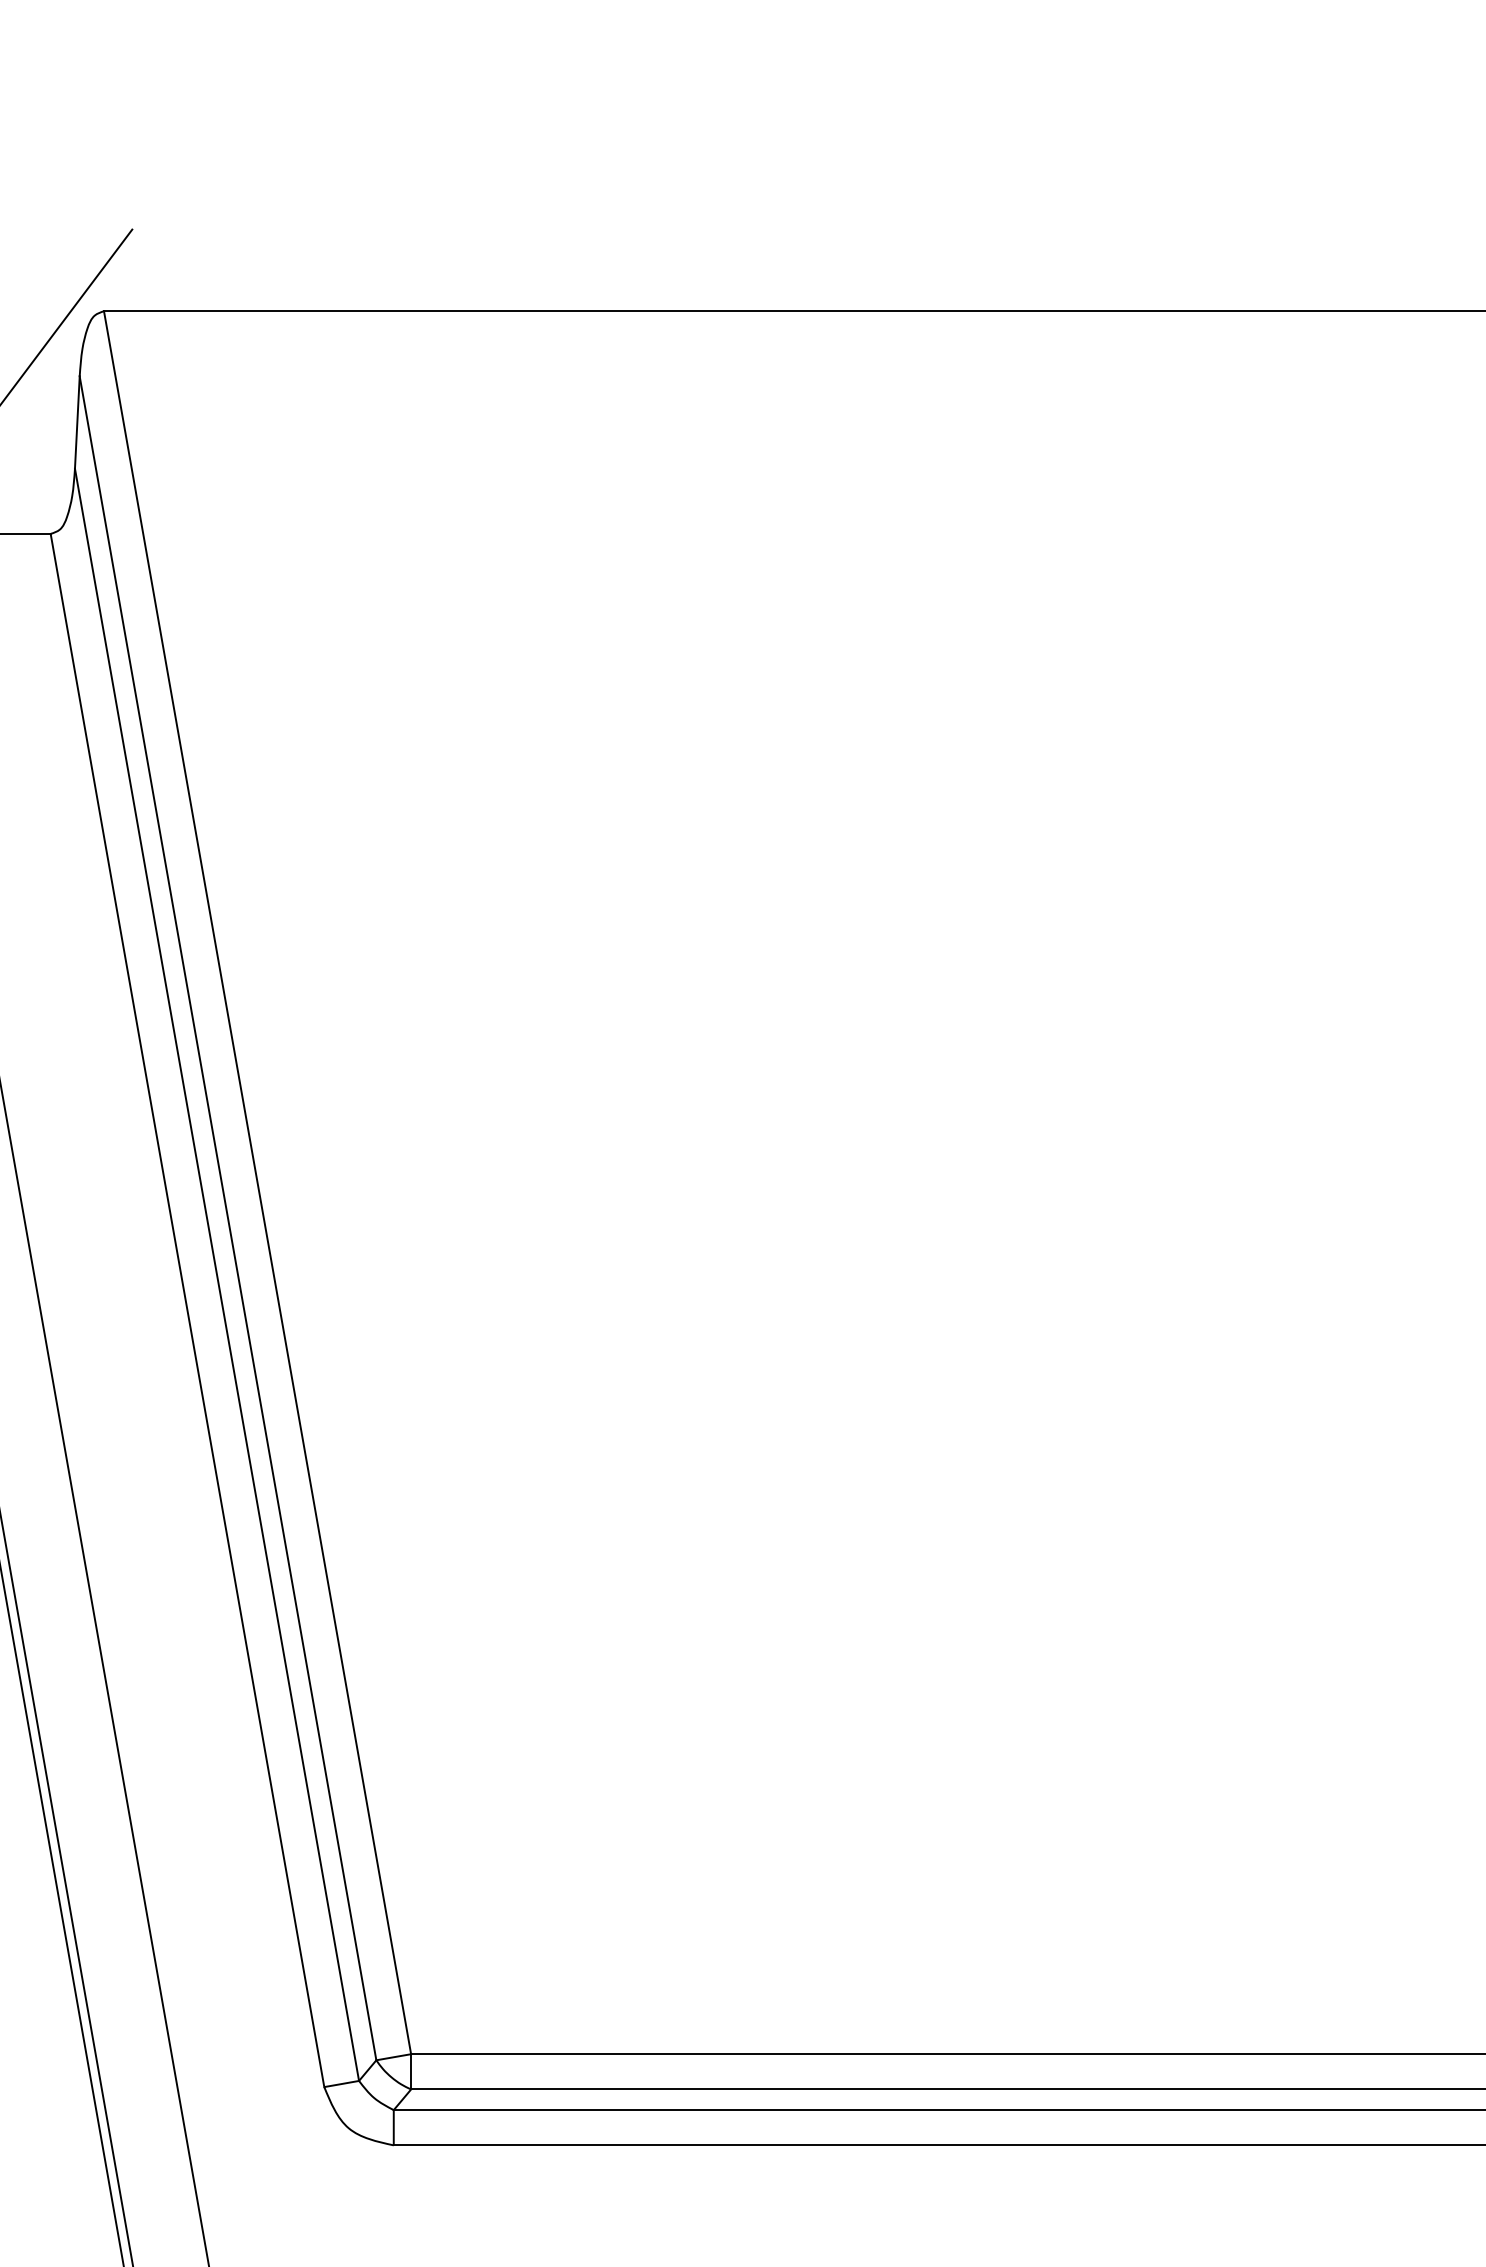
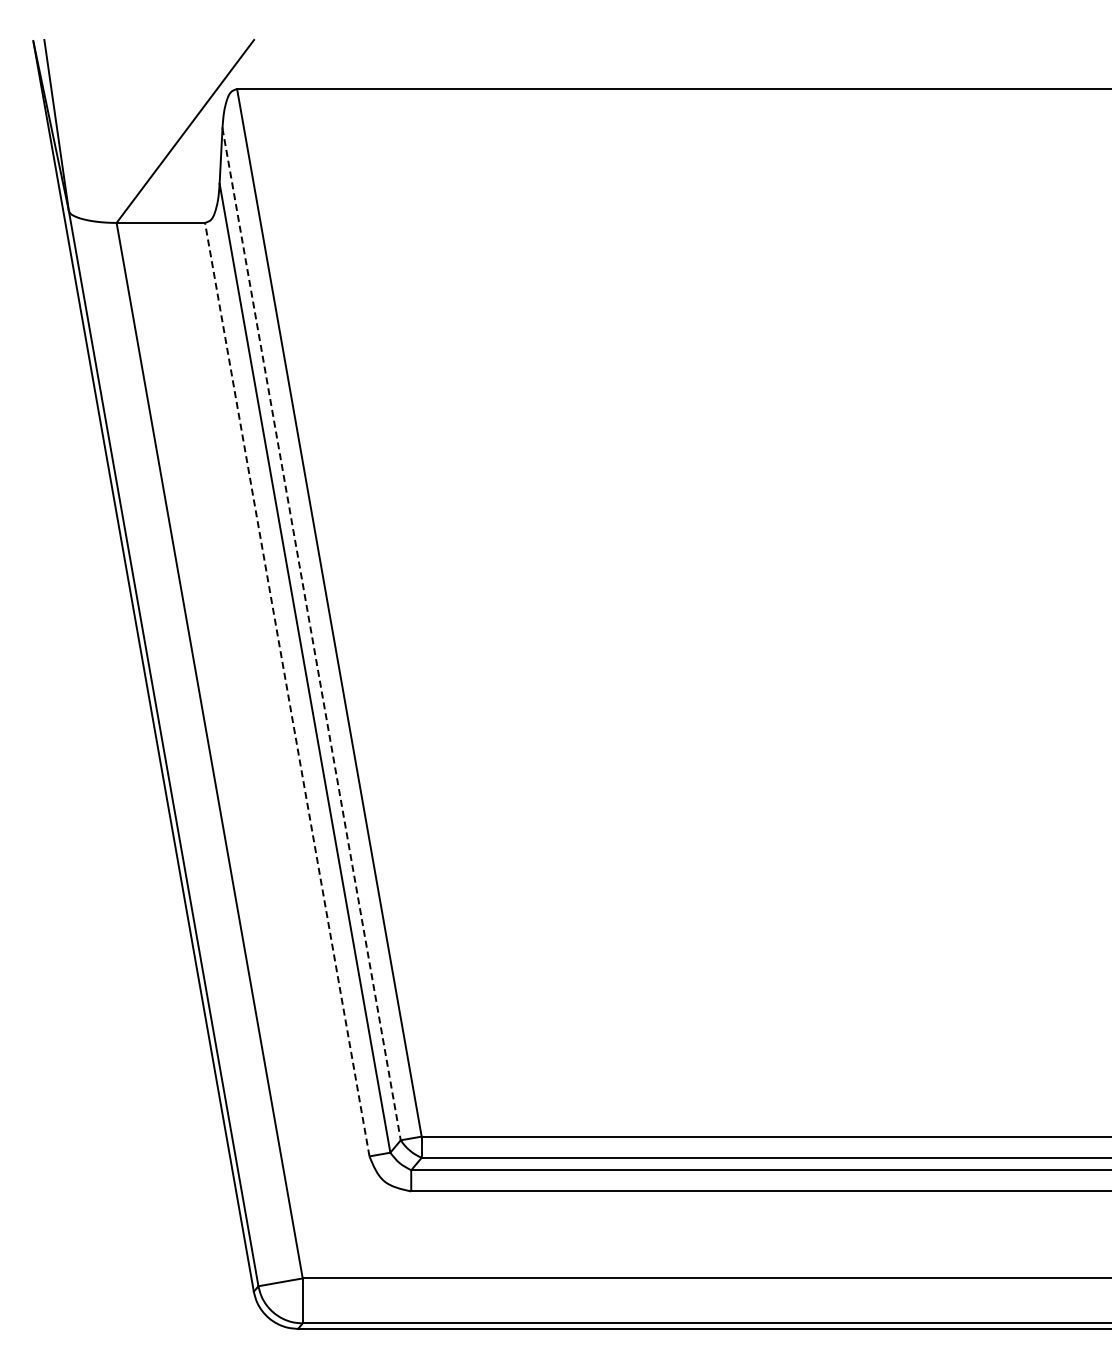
line: (227, 1218) -> (311, 634), solid -> dashed
line: (187, 1310) -> (287, 689), solid -> dashed

